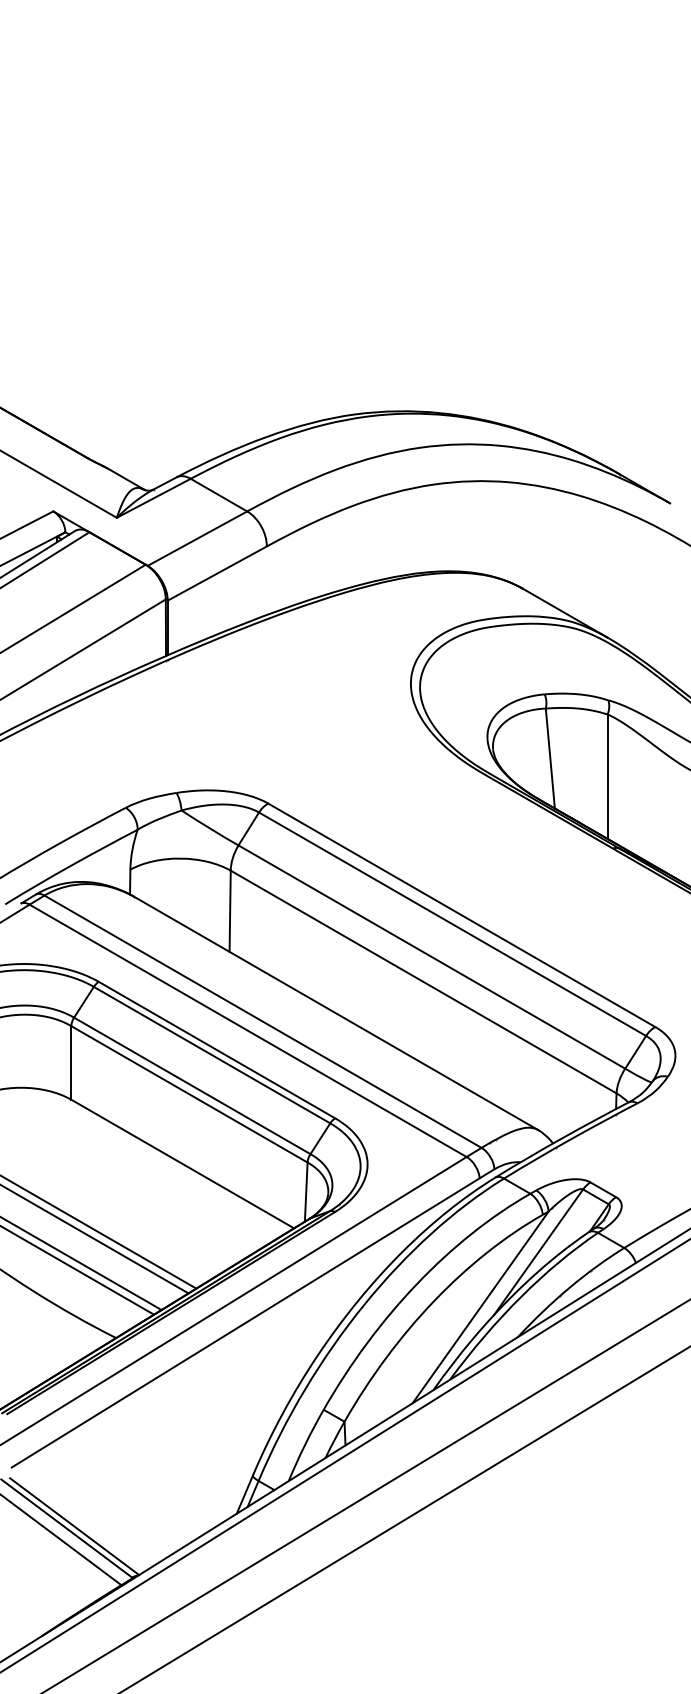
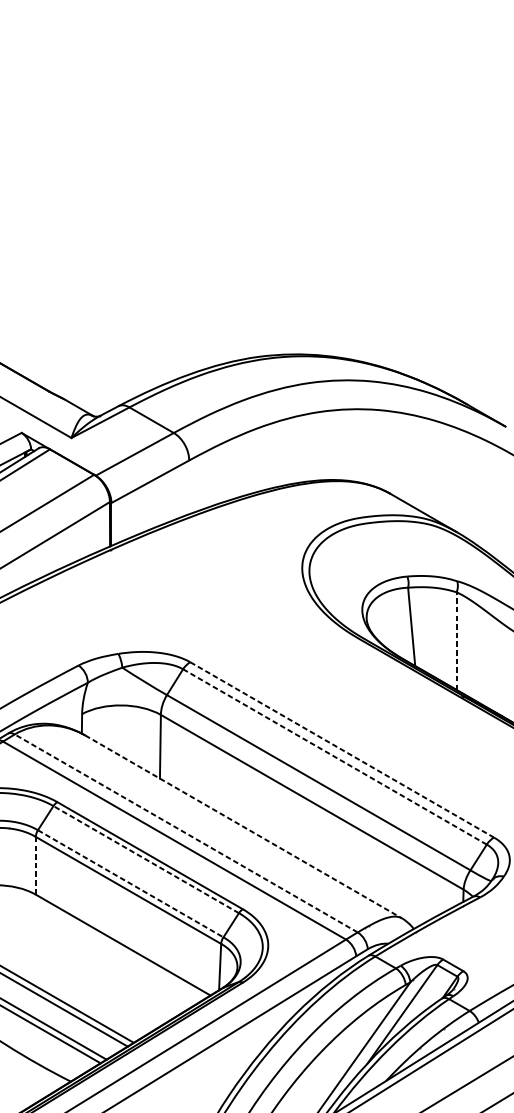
line: (607, 776) -> (456, 641), solid -> dashed
line: (462, 915) -> (342, 750), solid -> dashed
line: (452, 923) -> (334, 756), solid -> dashed
line: (336, 1013) -> (243, 826), solid -> dashed
line: (262, 1021) -> (185, 833), solid -> dashed
line: (211, 1054) -> (145, 859), solid -> dashed
line: (71, 1062) -> (35, 865), solid -> dashed
line: (192, 1086) -> (130, 884), solid -> dashed

